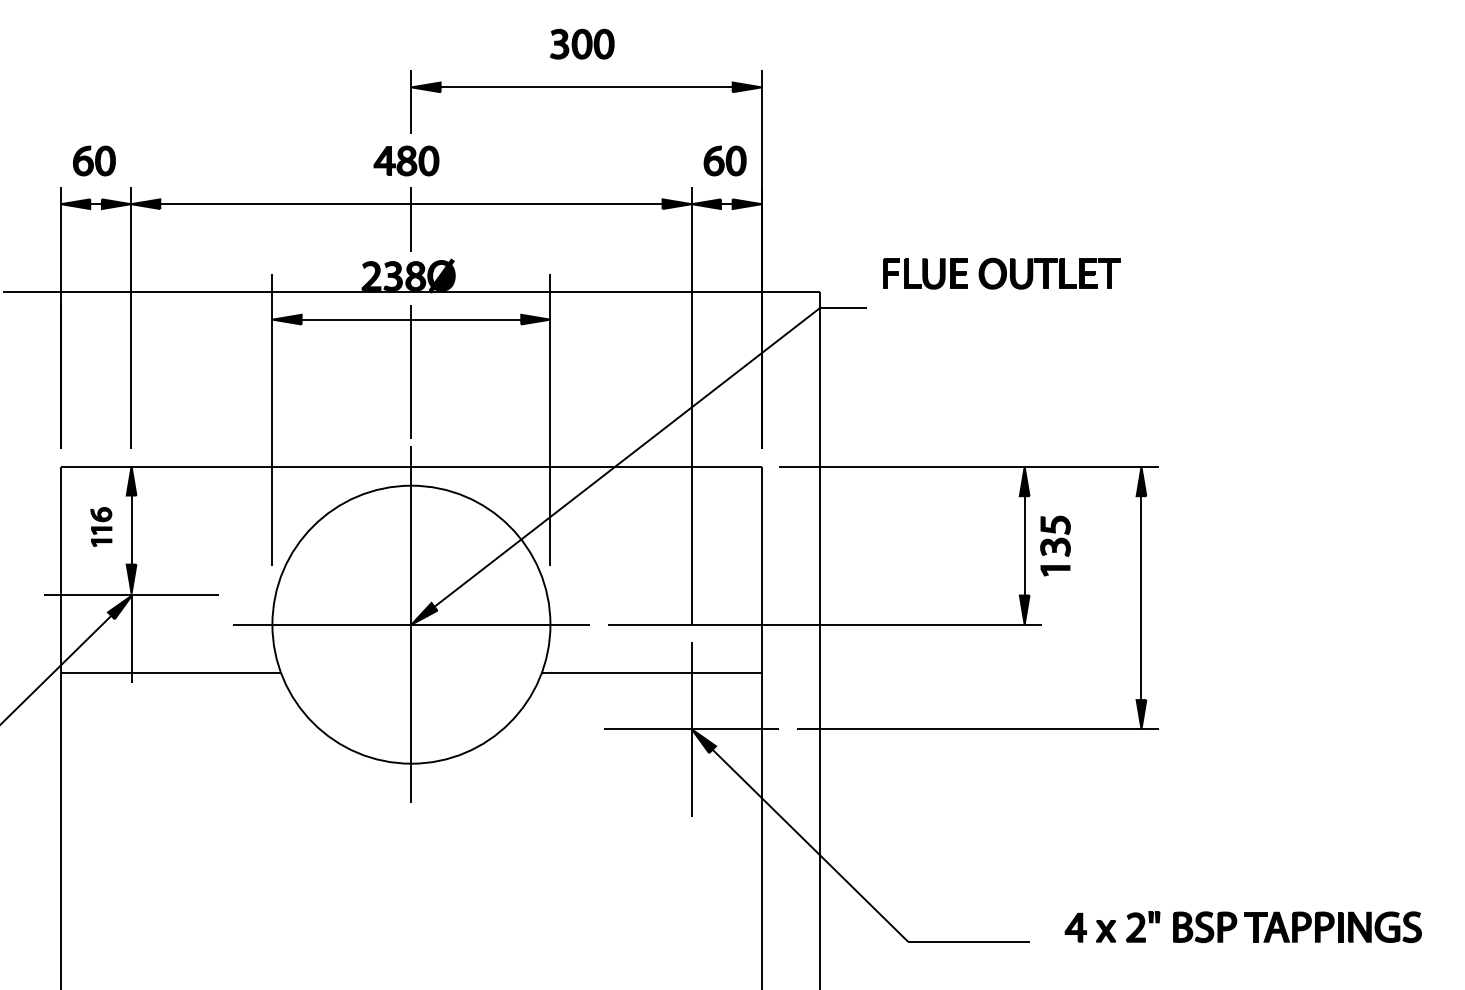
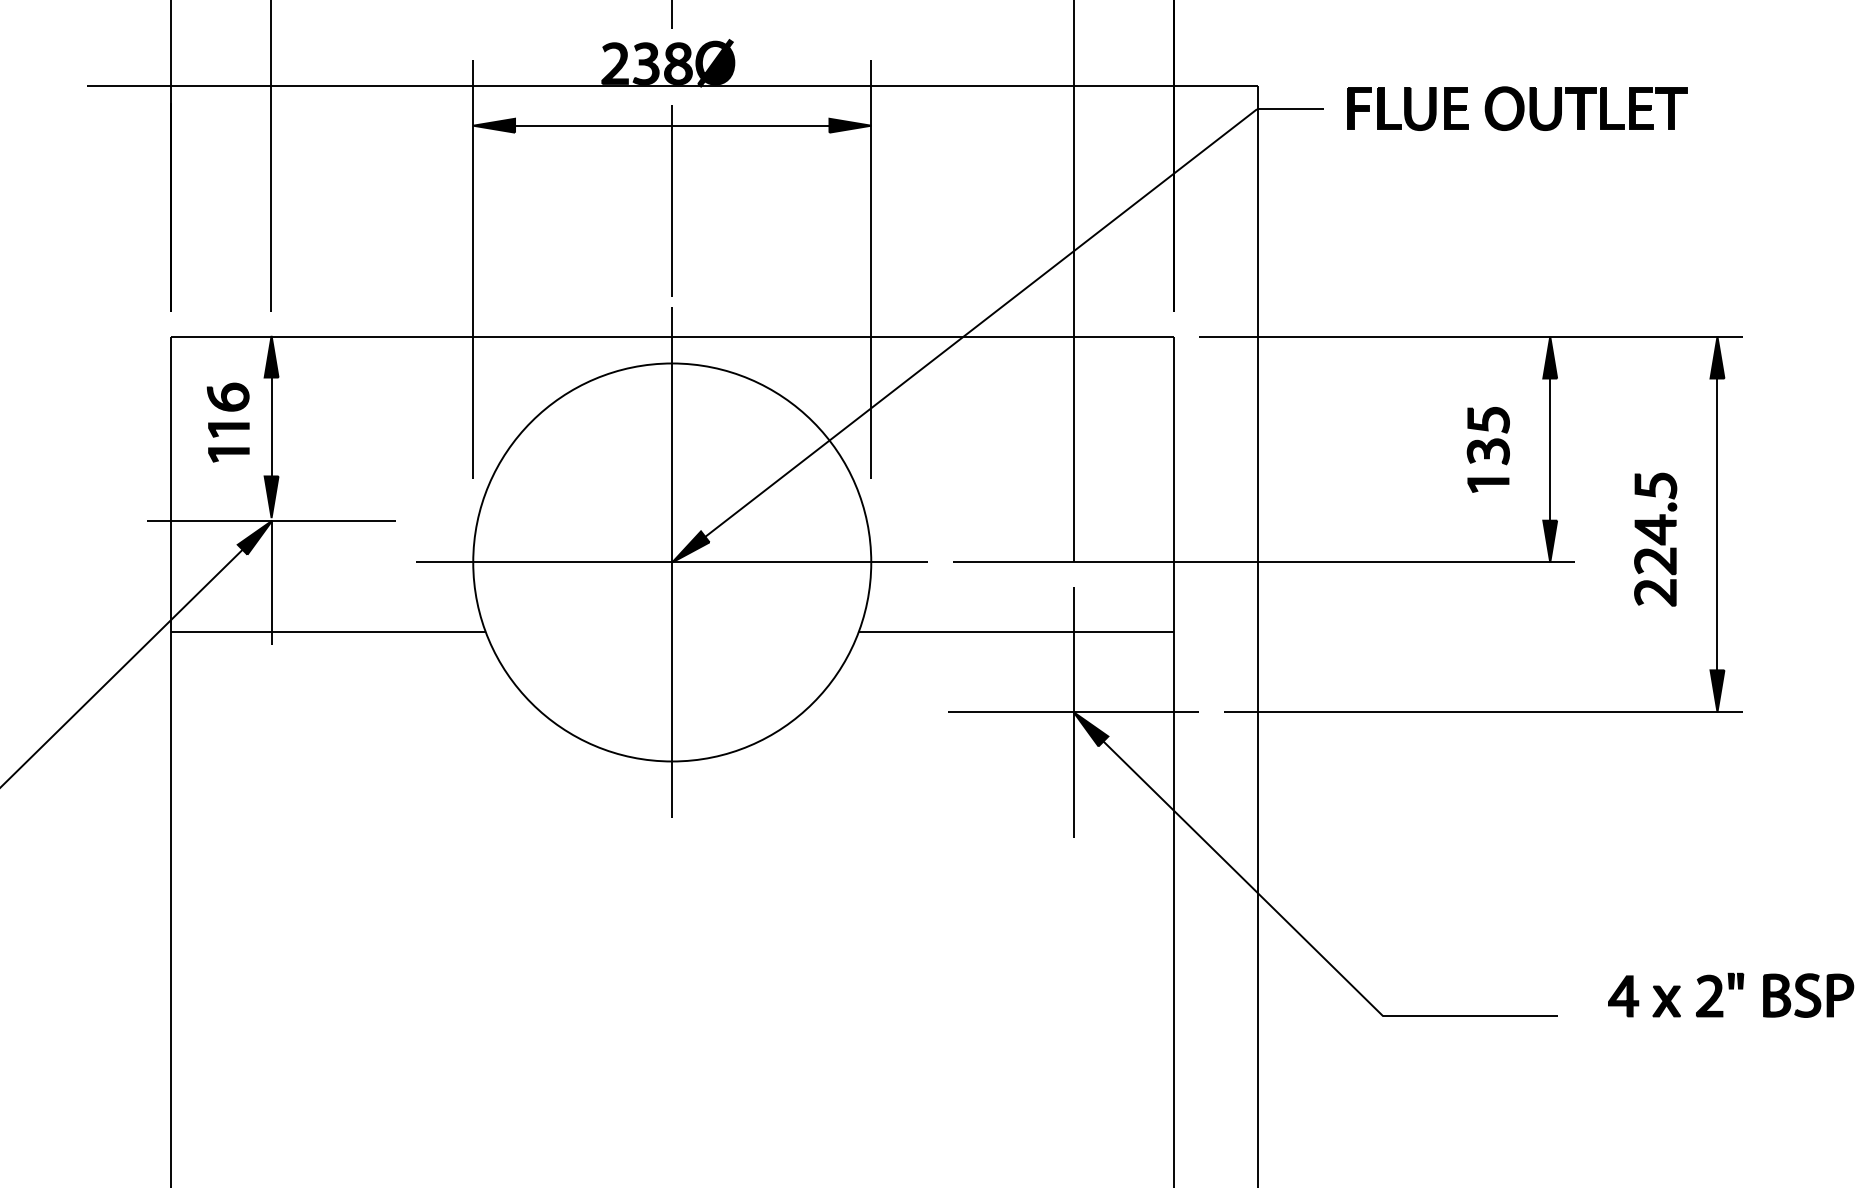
part: (1001, 273) -> (1517, 108), moved
part: (101, 526) -> (228, 421), size x1.43
part: (1055, 545) -> (1488, 449), moved
part: (1098, 608) -> (1655, 539), added

